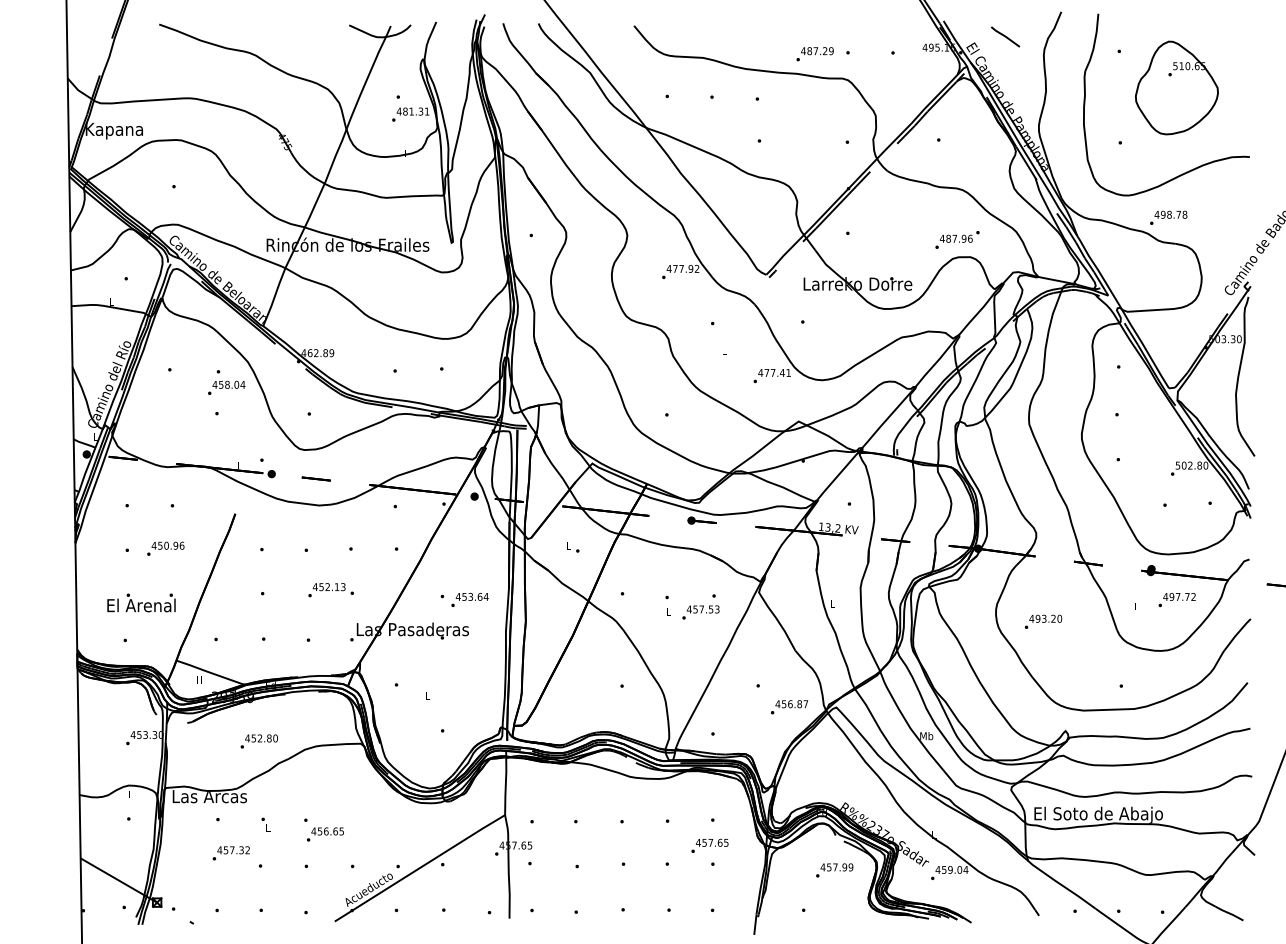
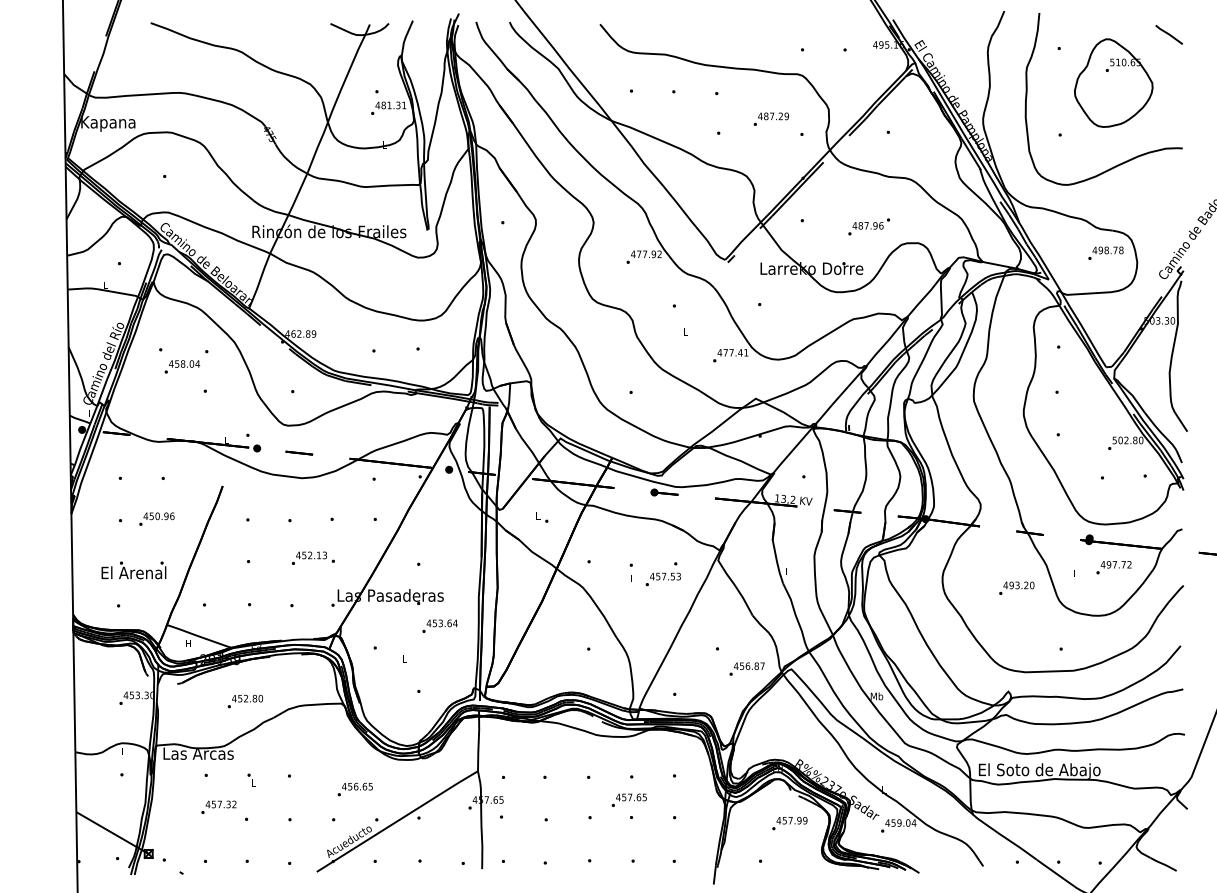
line: (1005, 36) -> (1169, 34), moved
text: (814, 54) -> (770, 119), moved
text: (1168, 217) -> (1105, 252), moved
text: (957, 239) -> (869, 226), moved
text: (226, 387) -> (182, 366), moved
text: (469, 599) -> (439, 625), moved
text: (1043, 621) -> (1016, 587), moved
text: (325, 834) -> (355, 789), moved
text: (709, 845) -> (628, 799), moved

